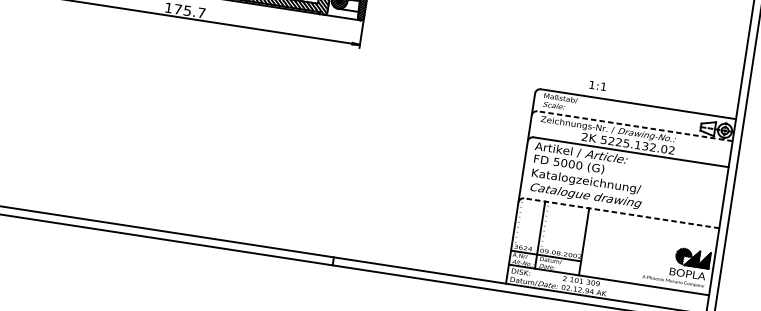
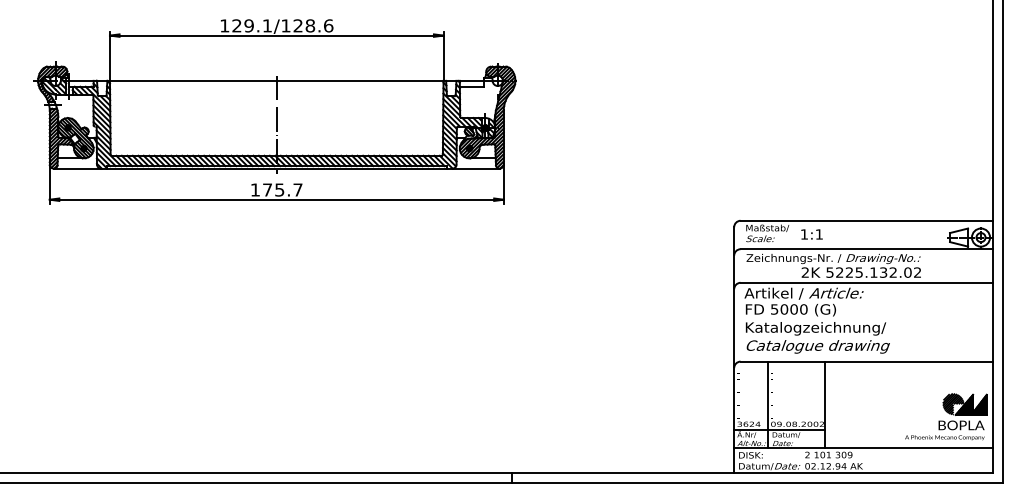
text: (597, 85) -> (811, 234), moved
line: (634, 126) -> (866, 249), dashed -> solid
line: (621, 213) -> (866, 361), dashed -> solid

